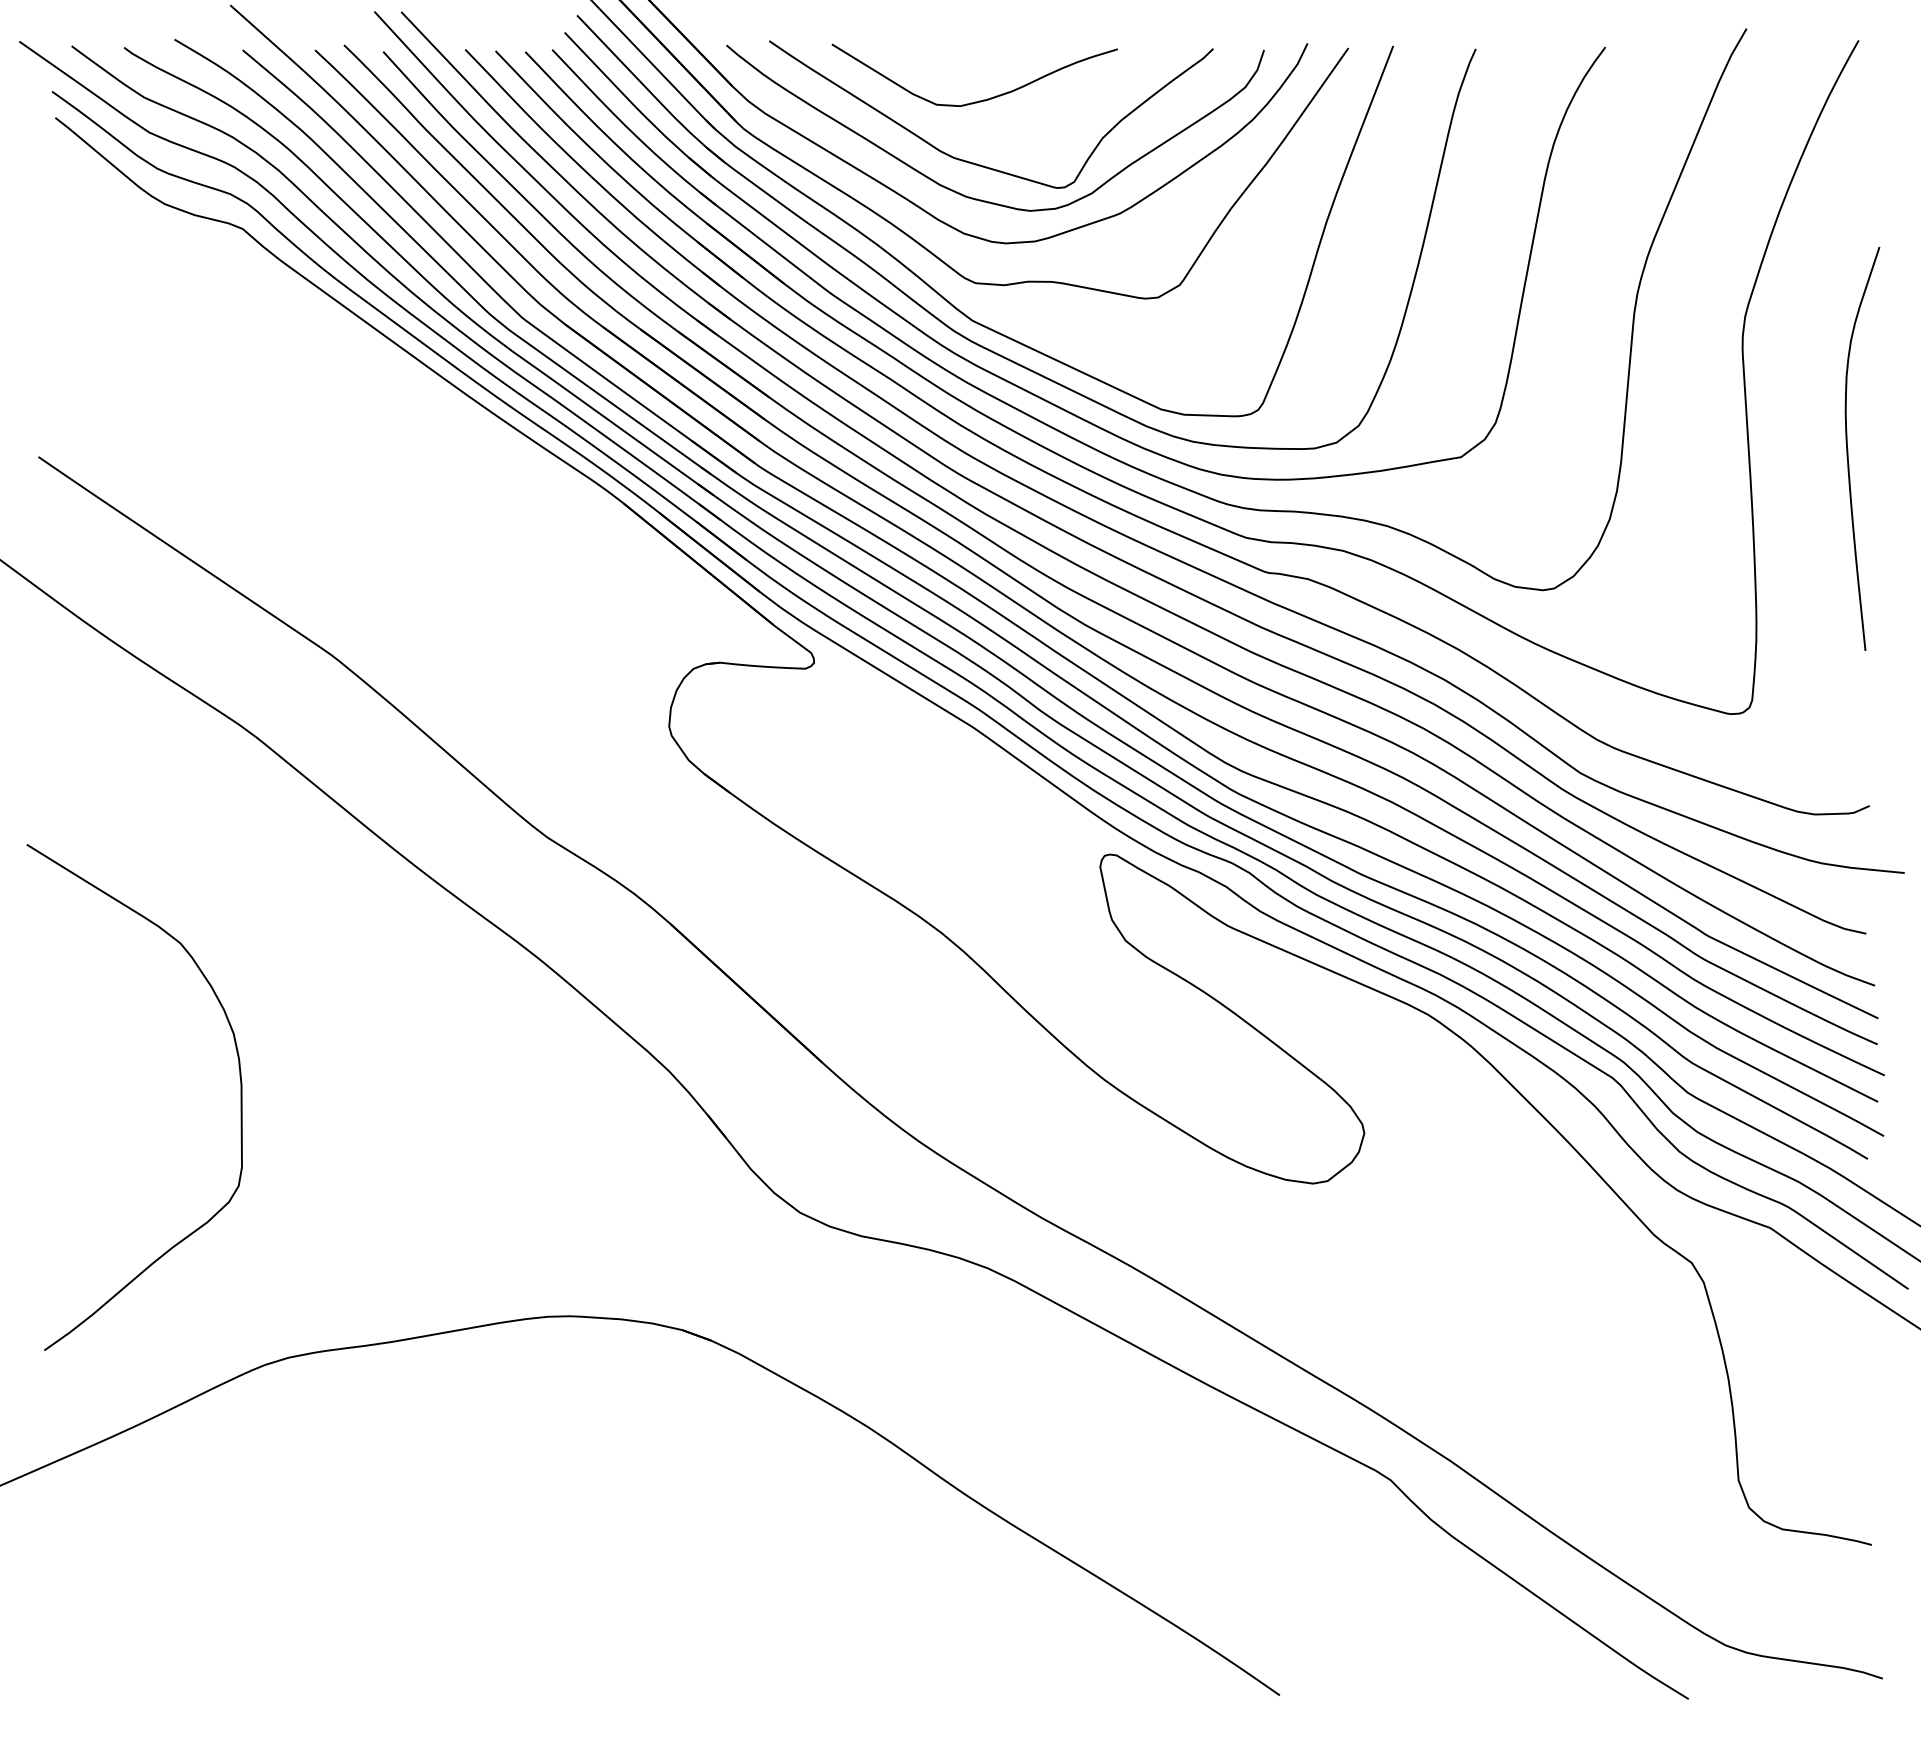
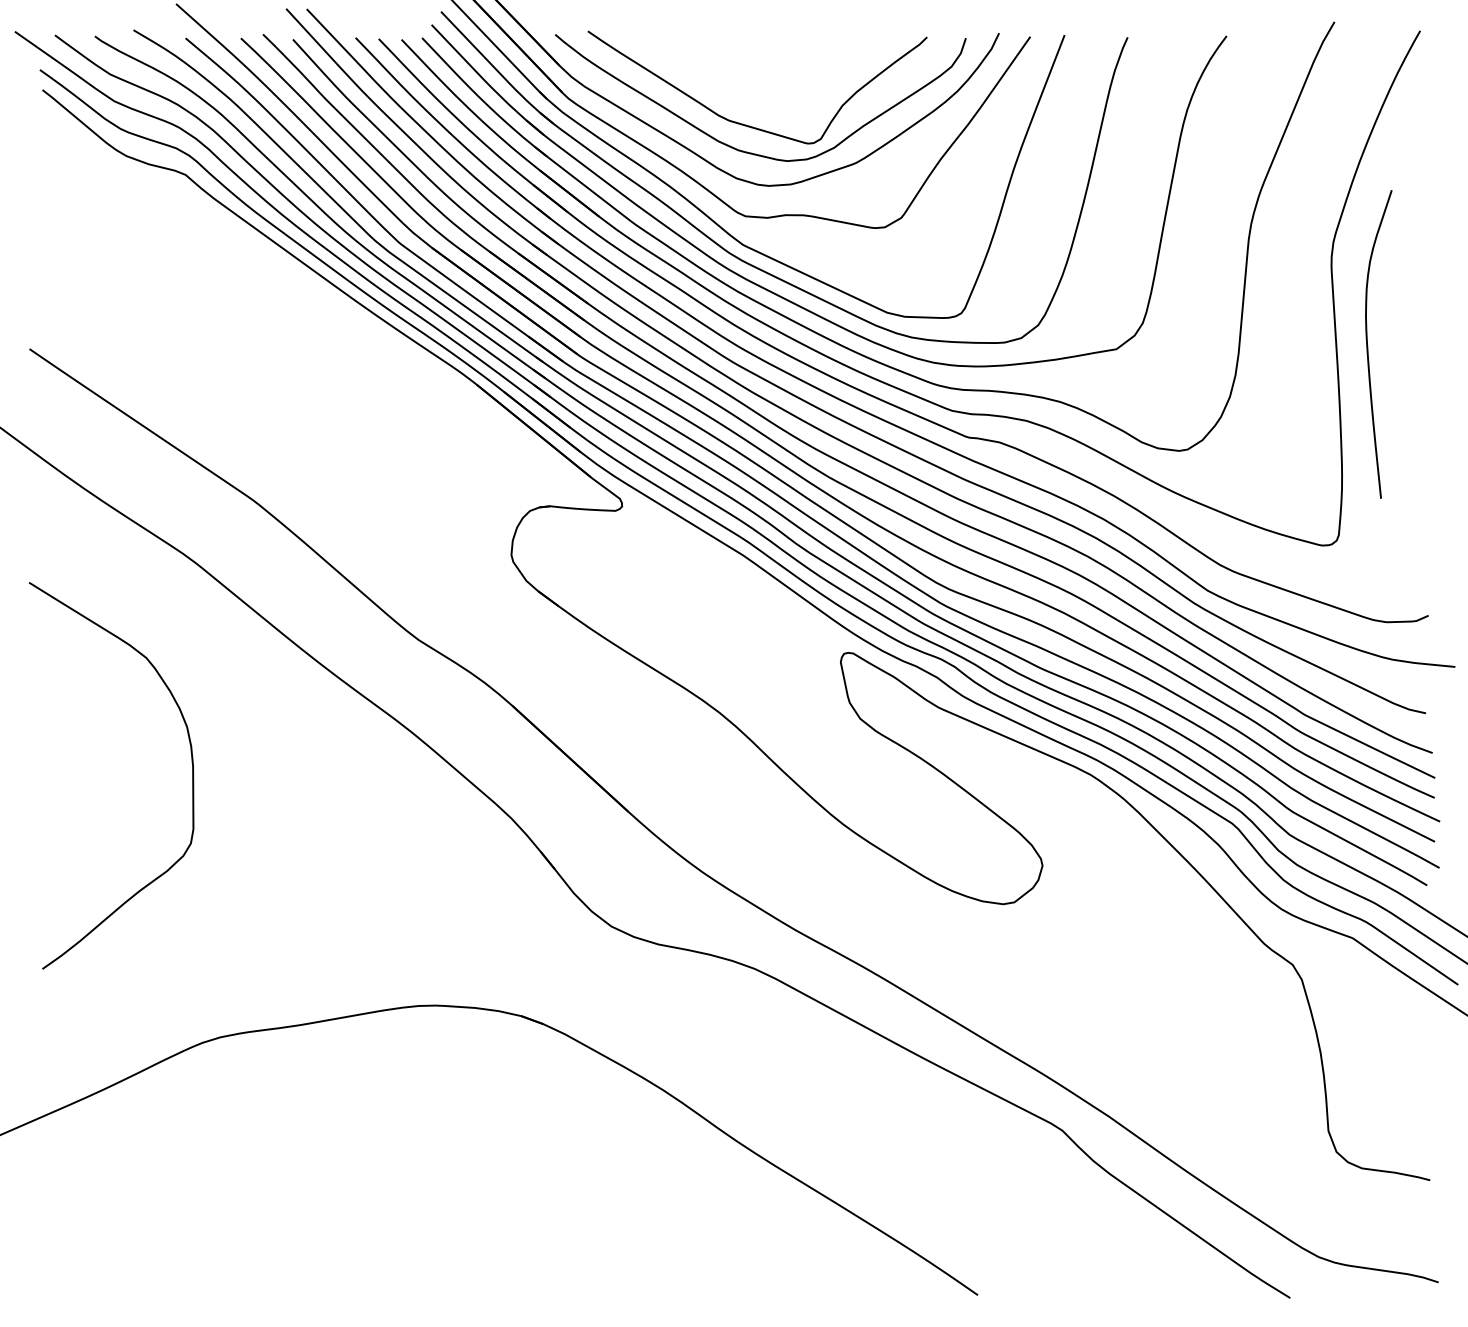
curve: (979, 100) -> (748, 76), removed
curve: (1848, 449) -> (1368, 344), moved
curve: (240, 1097) -> (192, 775), moved

